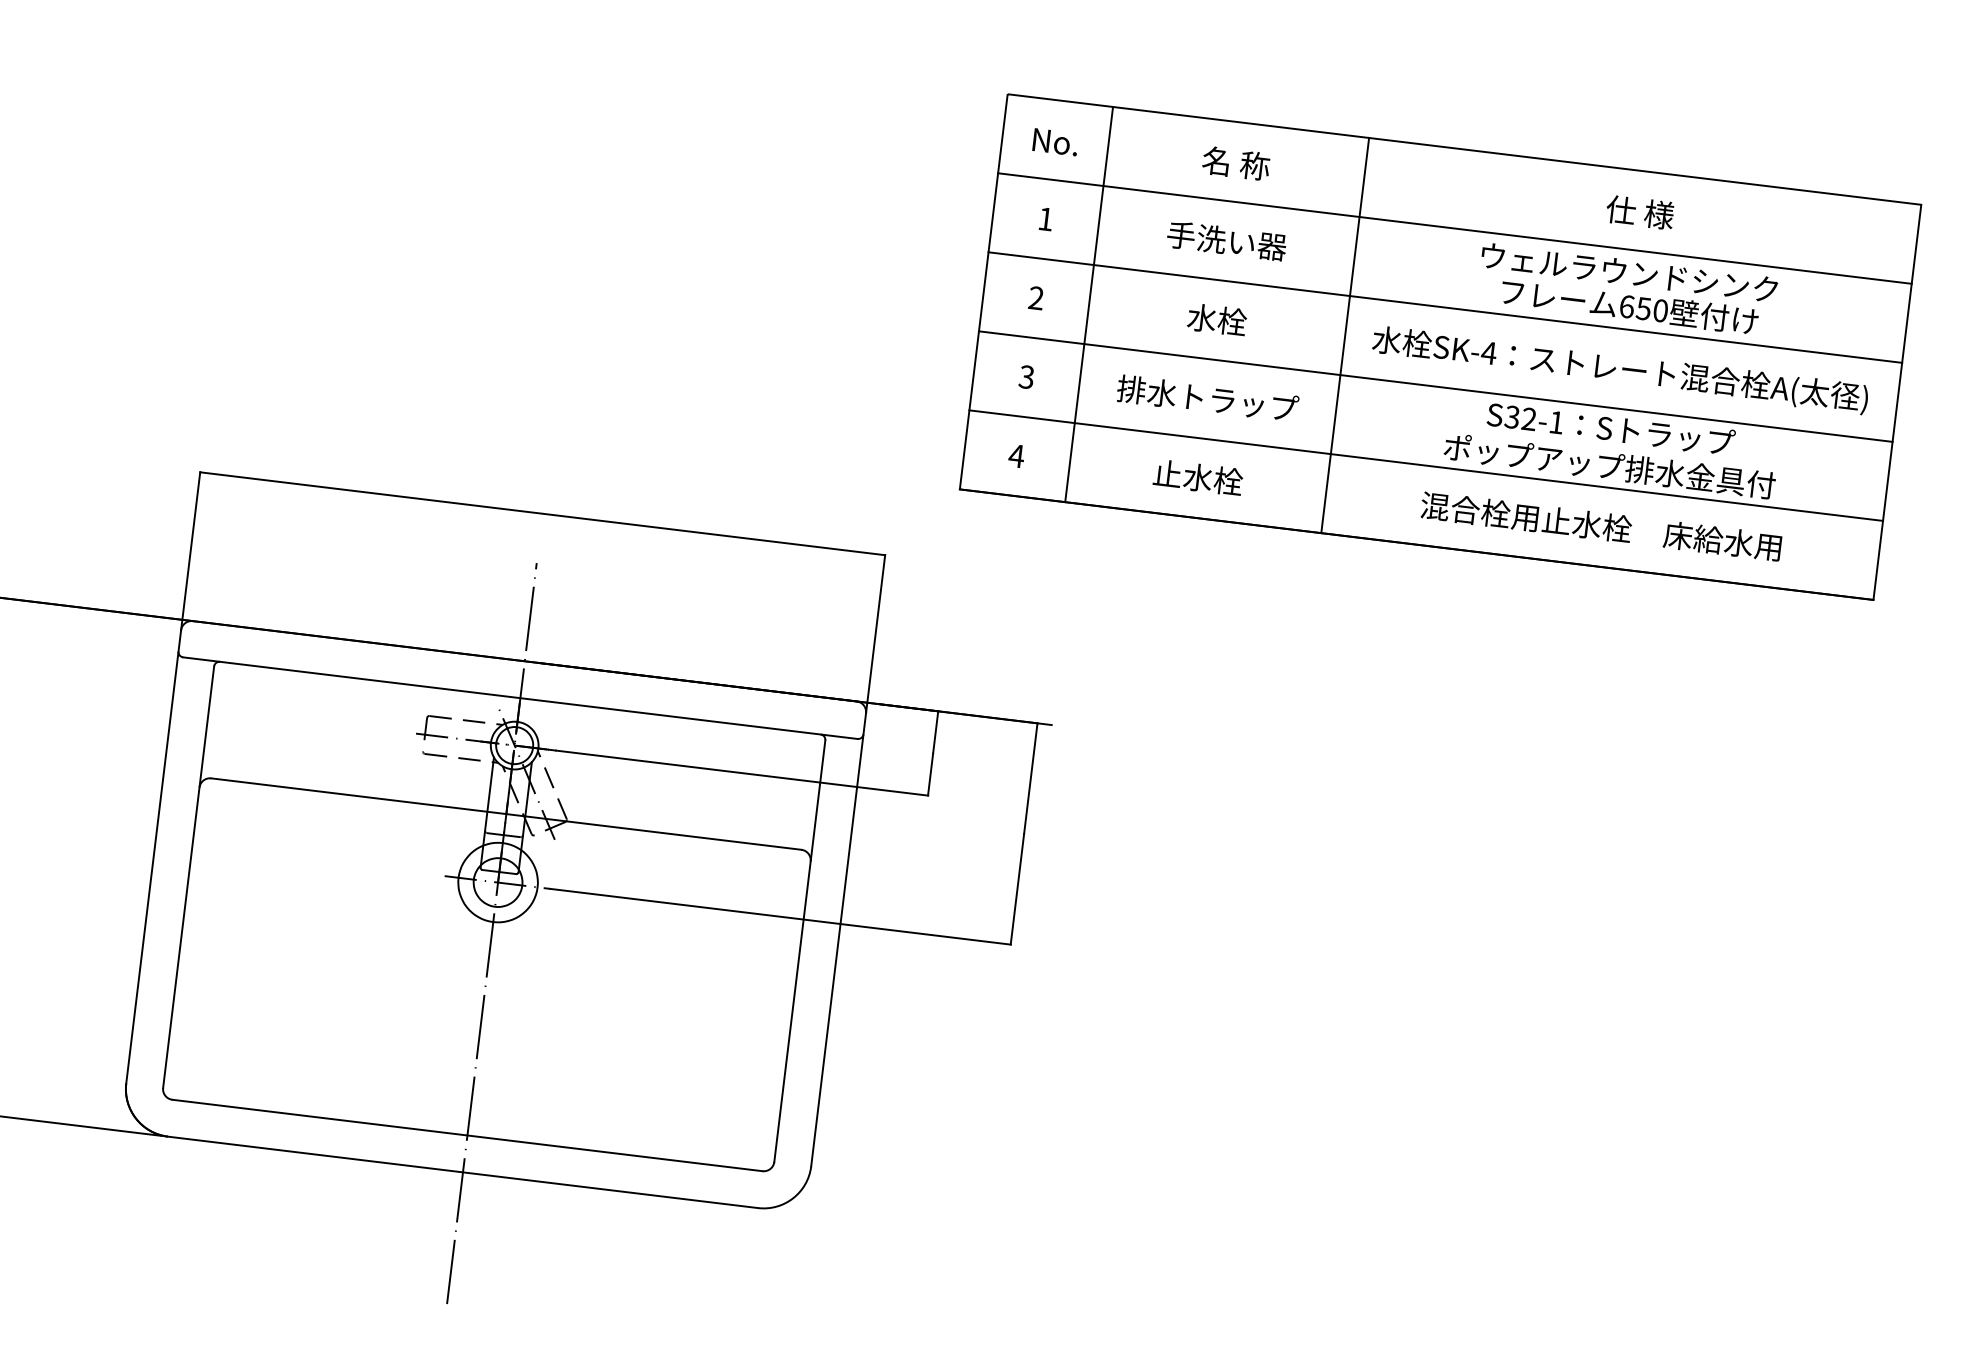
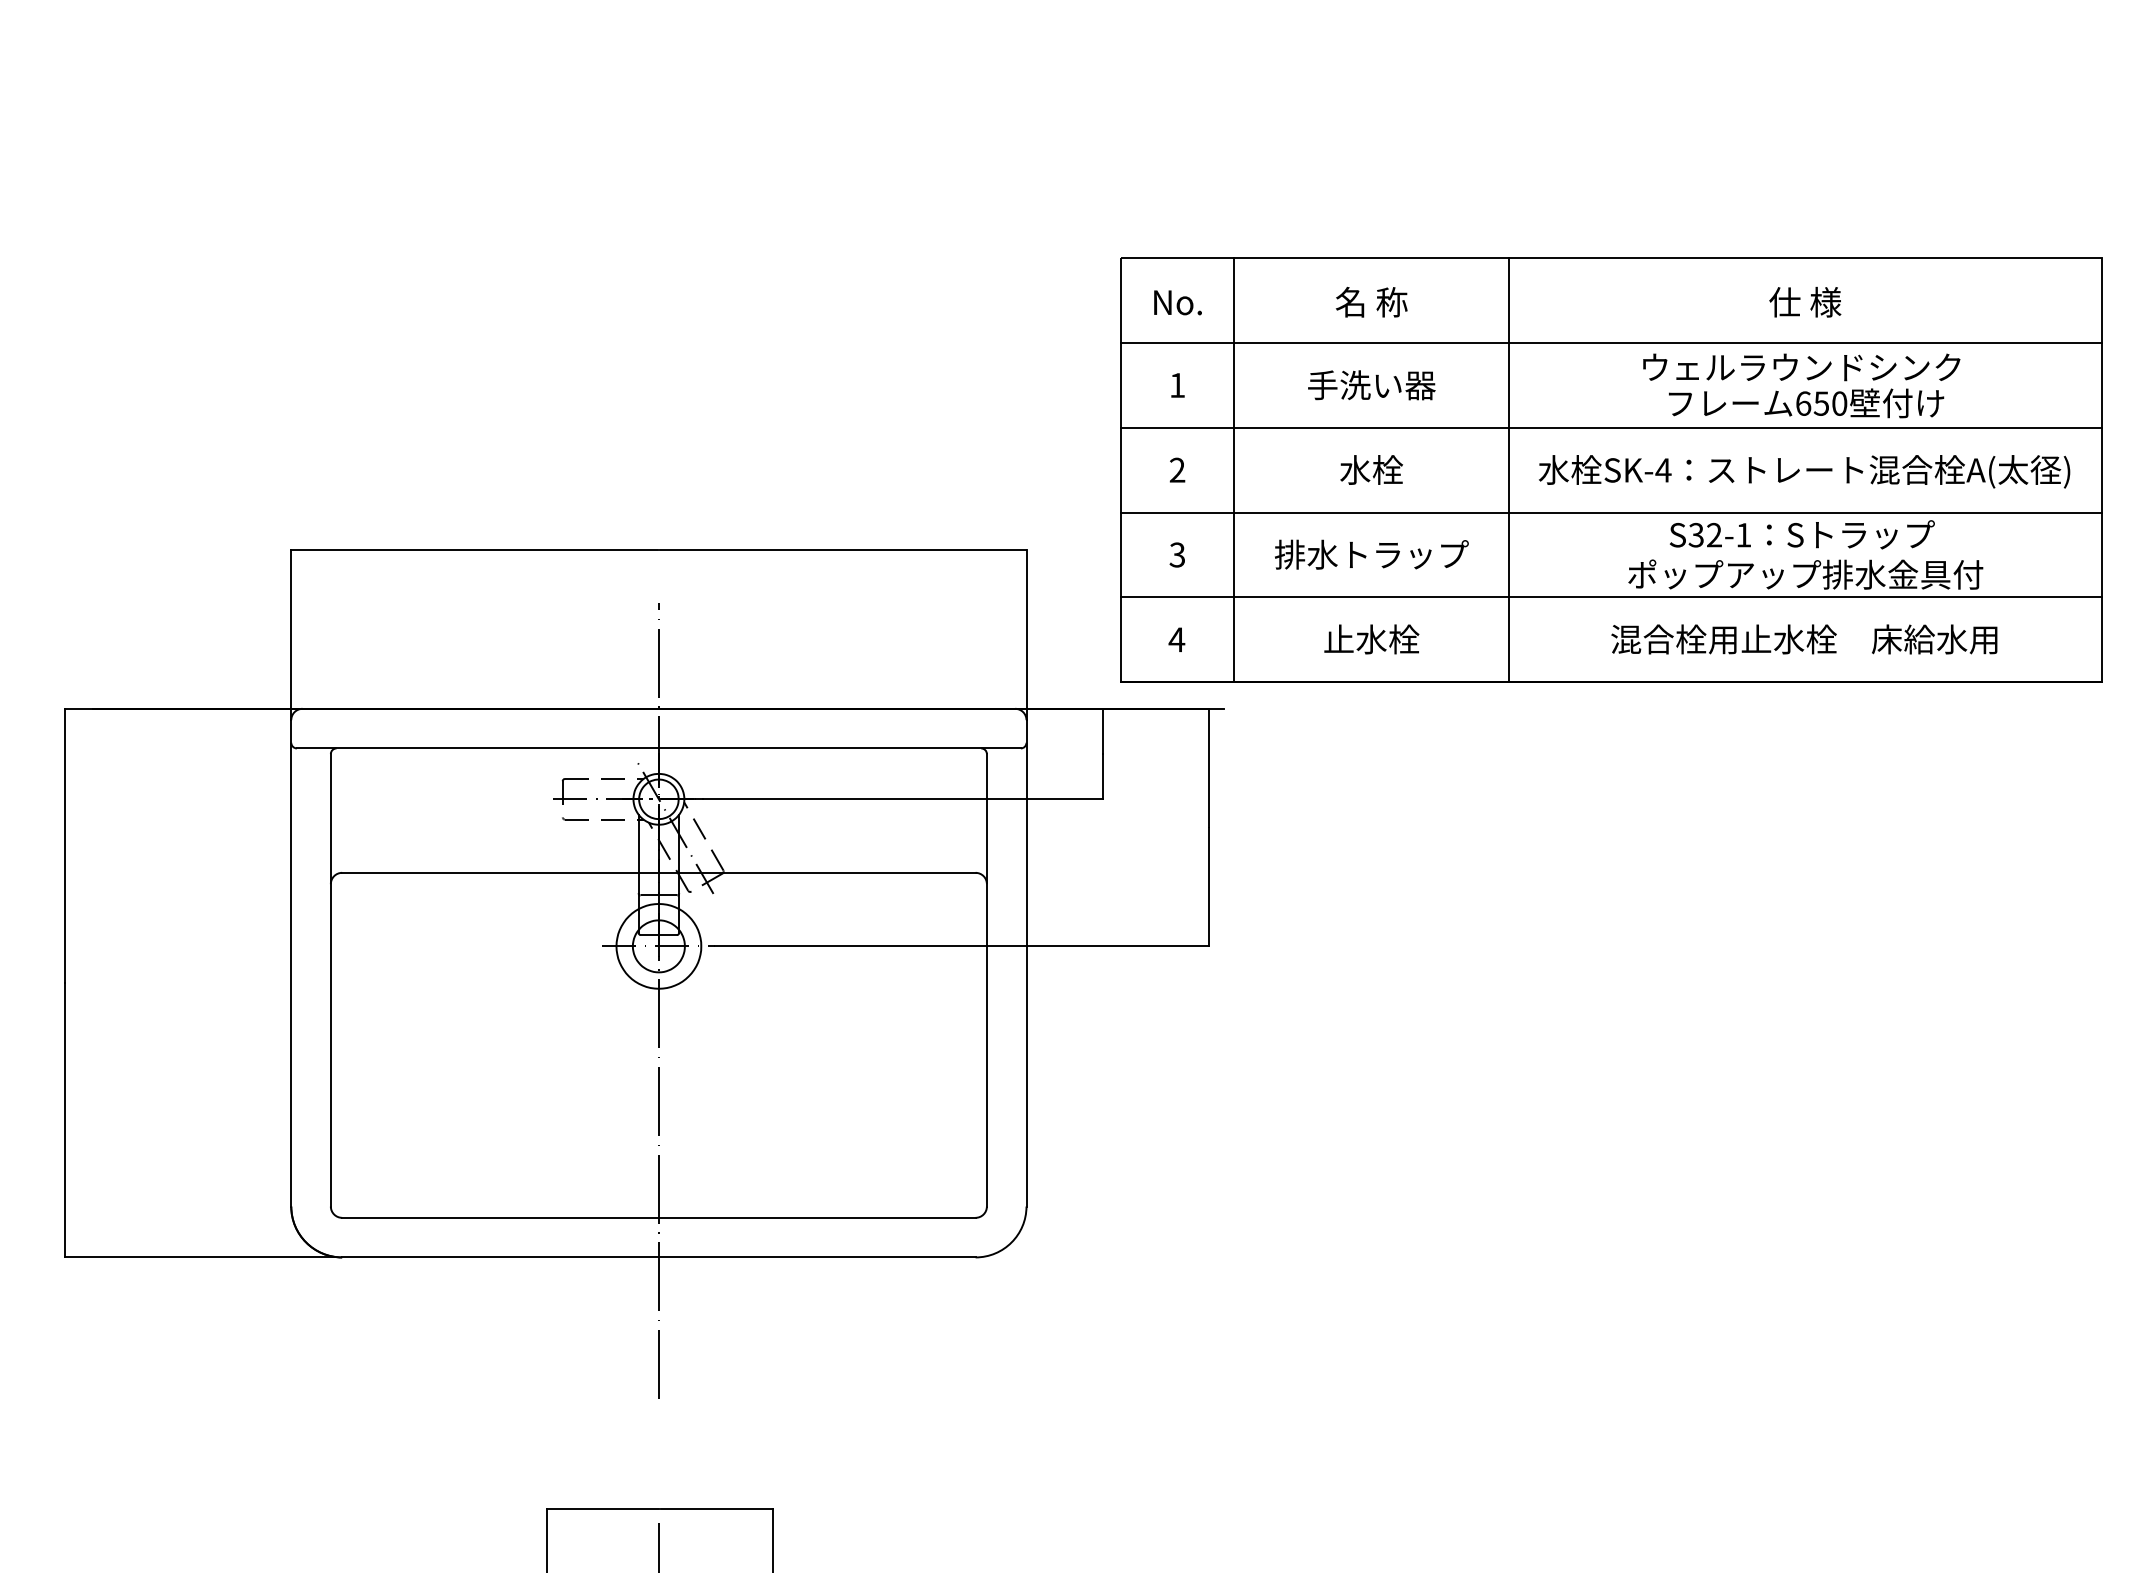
part: (1440, 346) -> (1611, 469), moved

